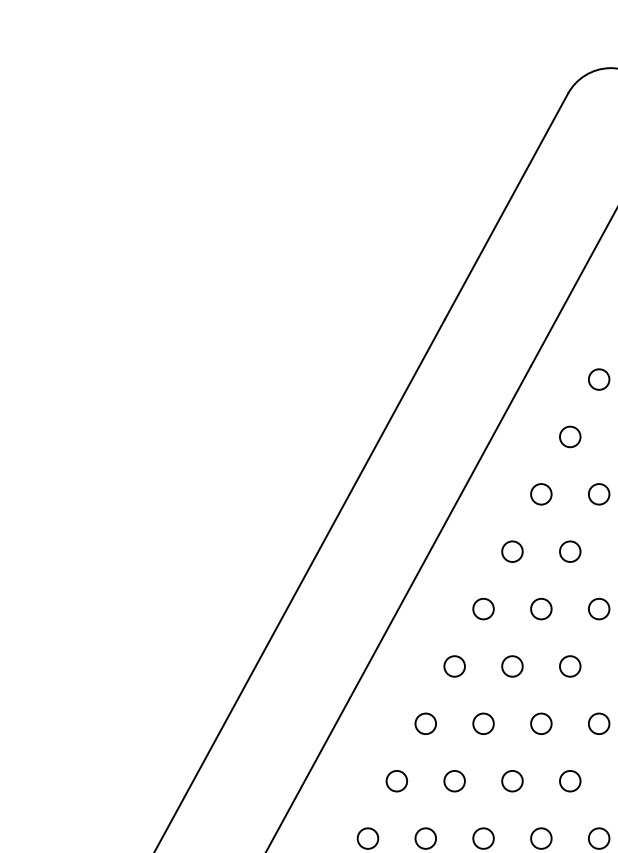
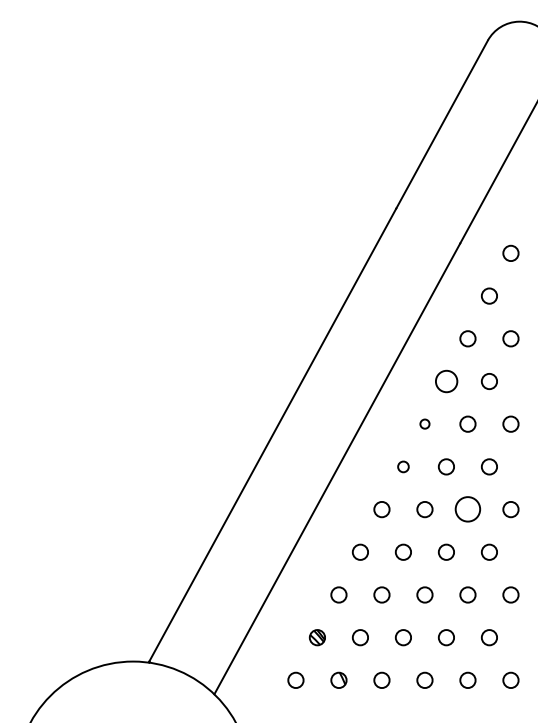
circle: (511, 551) -> (445, 381), size x1.4
circle: (482, 608) -> (424, 423), size x0.6
circle: (454, 665) -> (403, 466), size x0.7
circle: (540, 723) -> (467, 509), size x1.6

